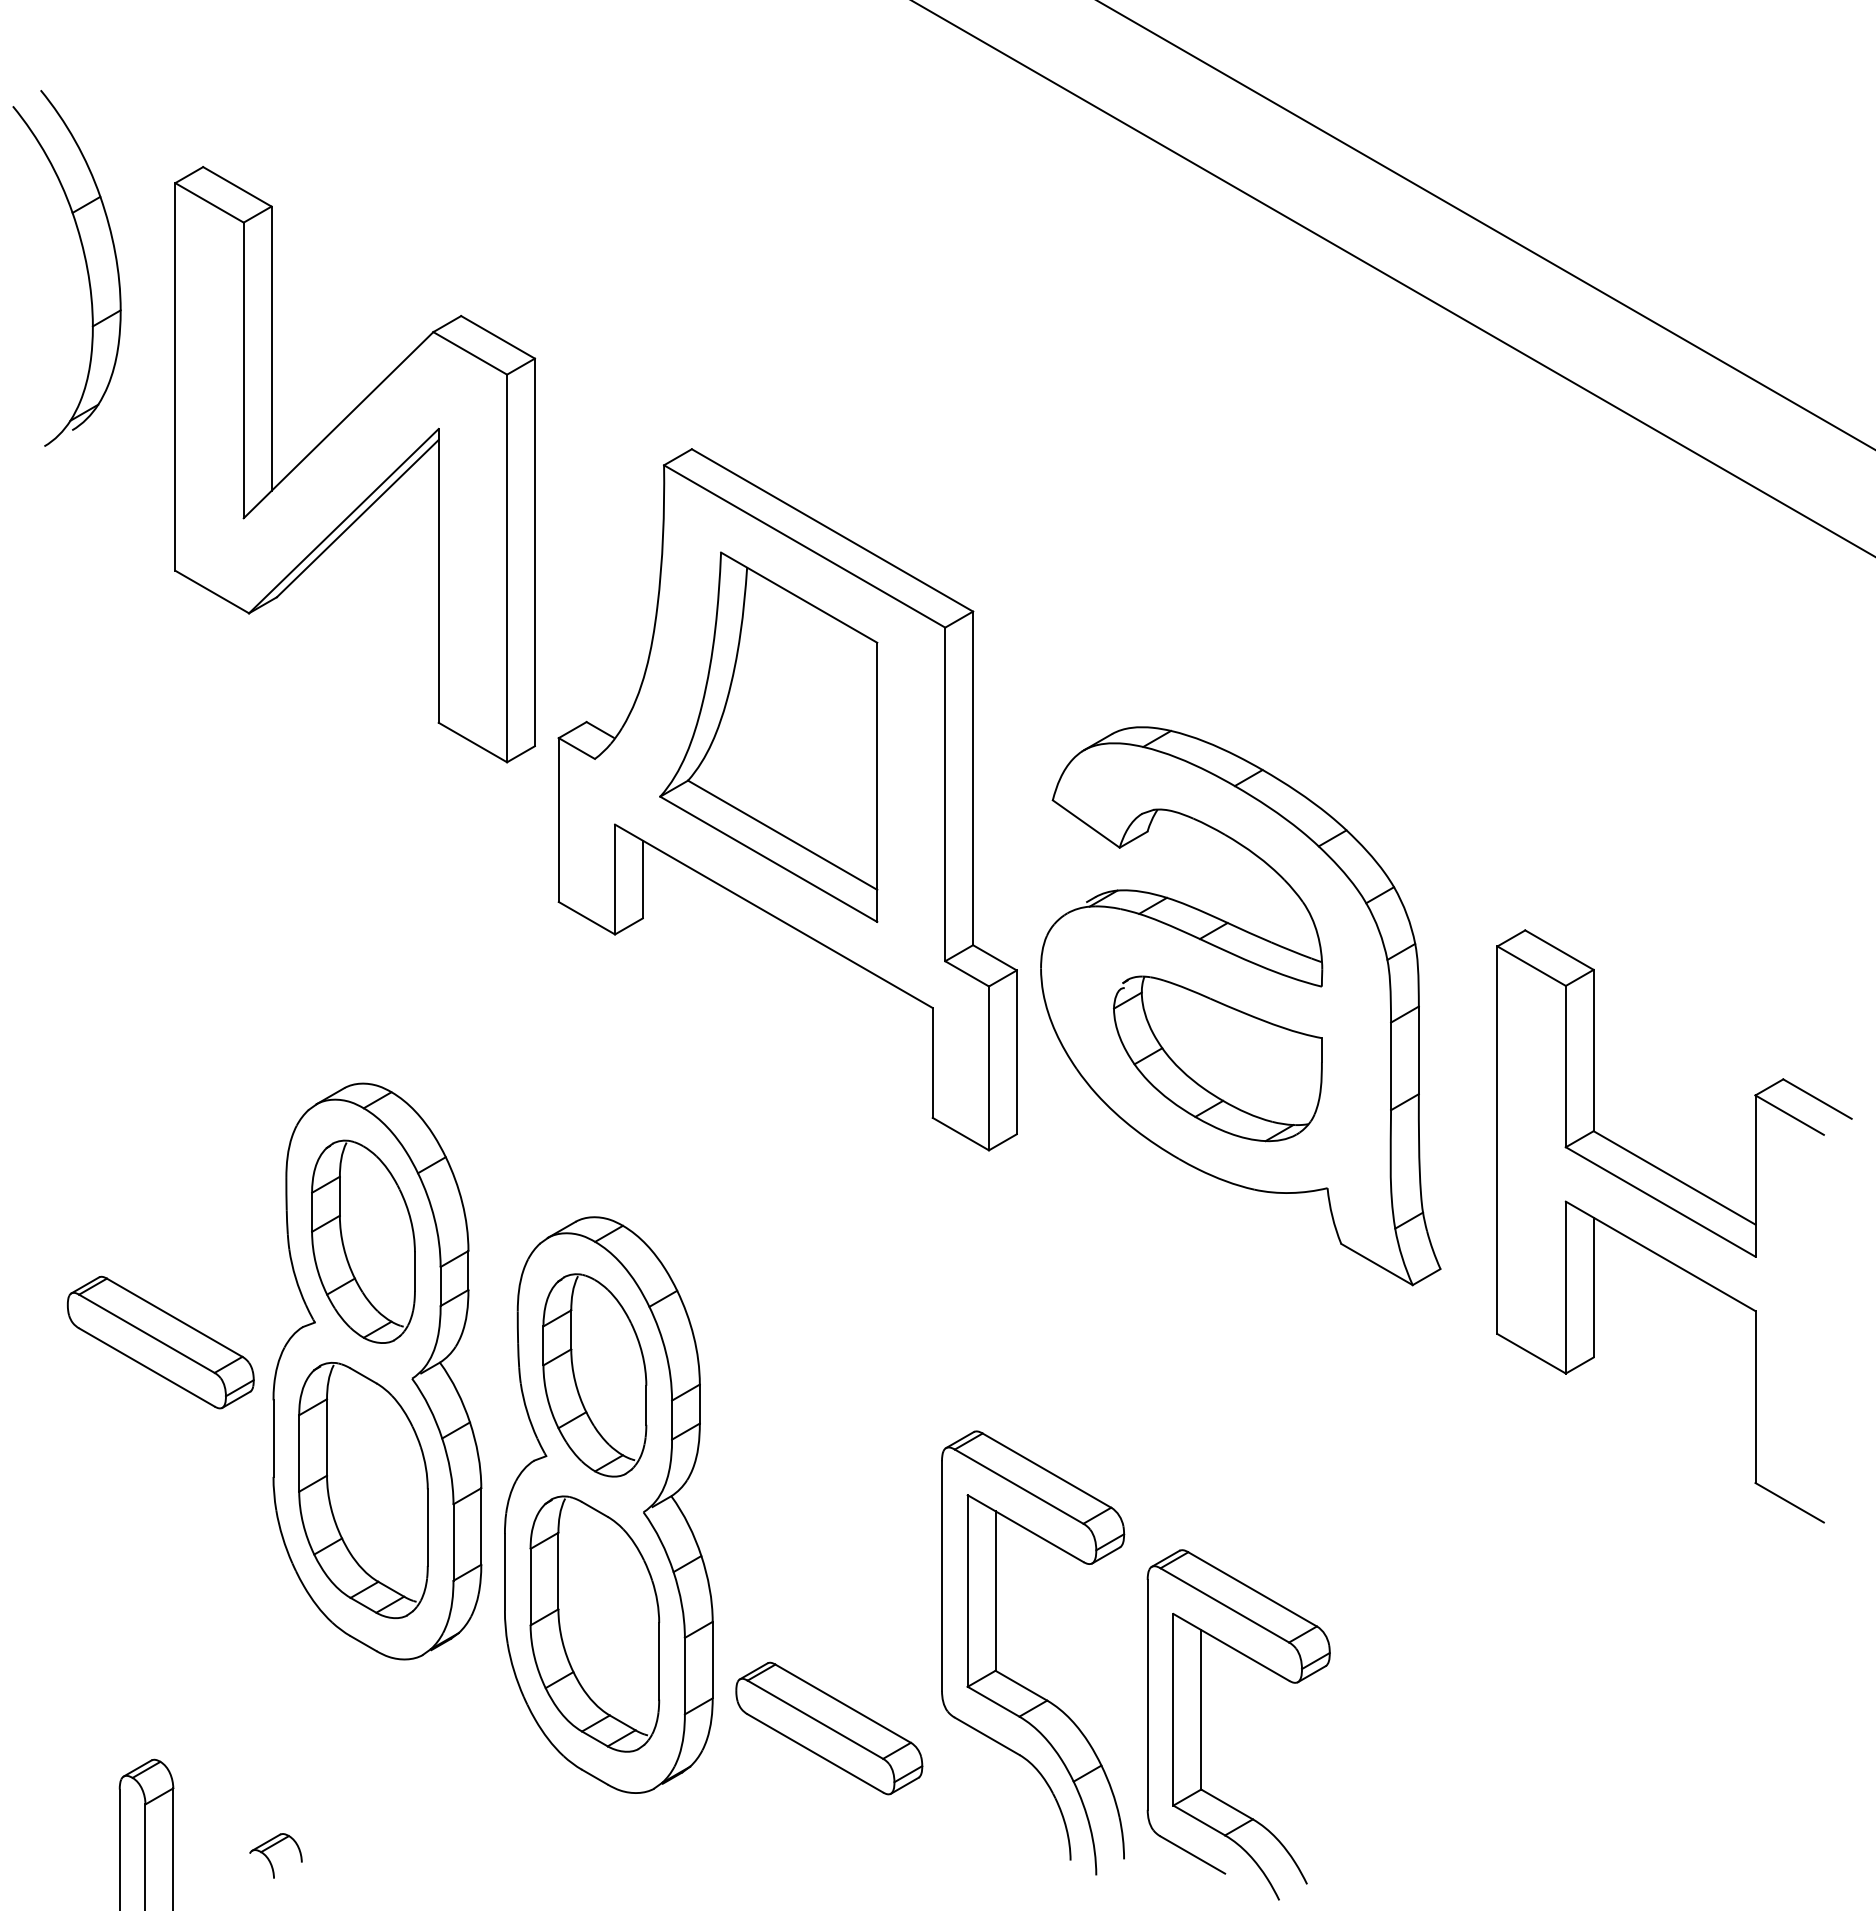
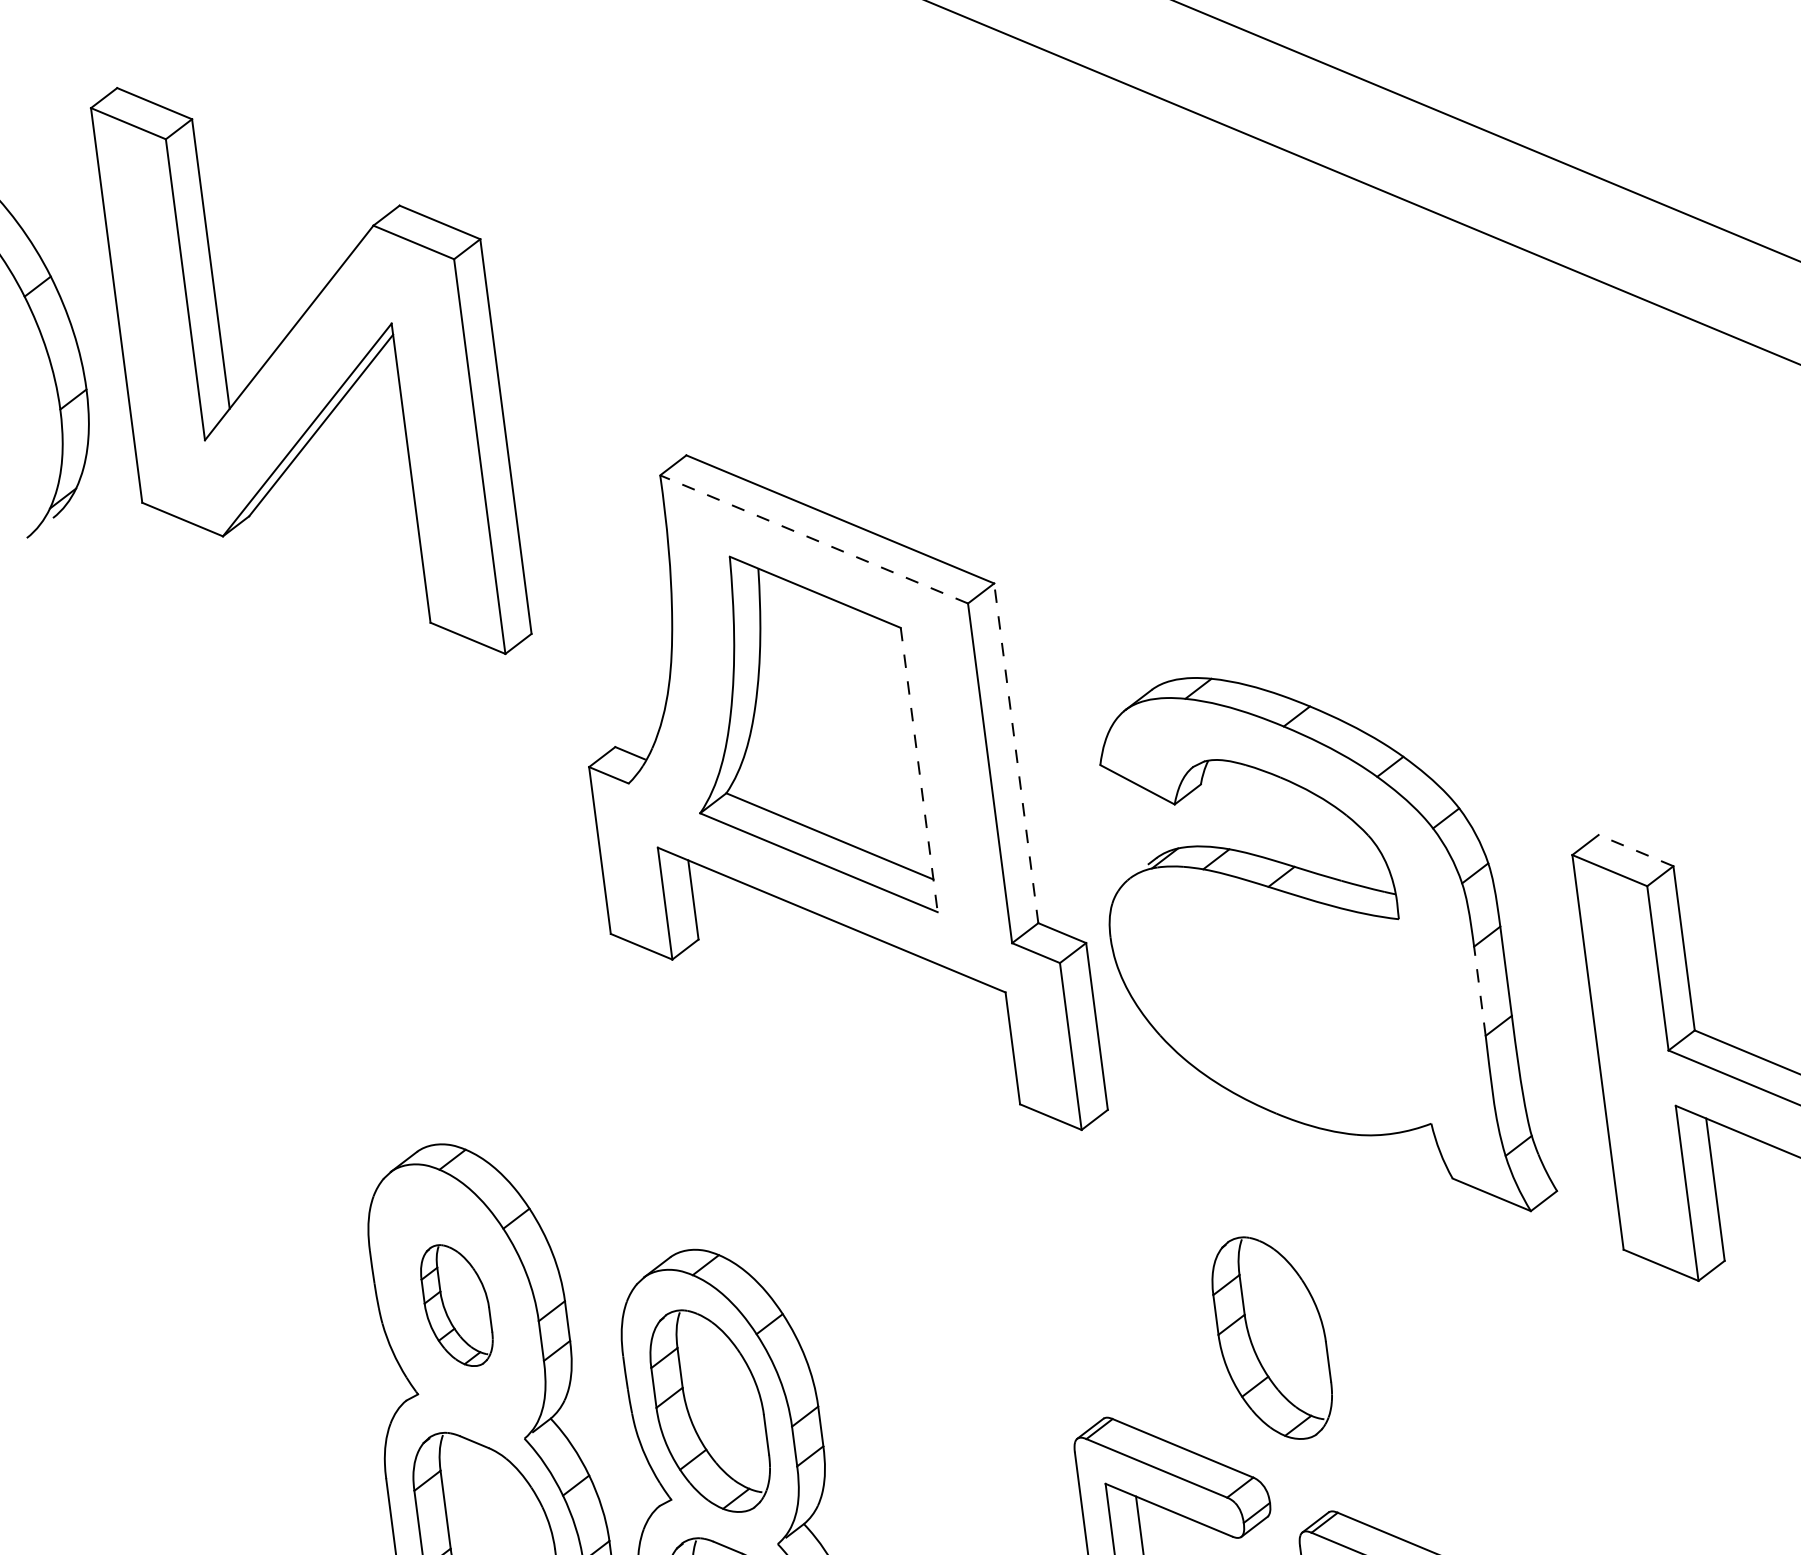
part: (355, 464) -> (311, 370), moved
line: (804, 546) -> (813, 539), solid -> dashed
line: (973, 778) -> (1016, 753), solid -> dashed
line: (877, 782) -> (919, 770), solid -> dashed
line: (1559, 949) -> (1635, 849), solid -> dashed
part: (1217, 1058) -> (1302, 1006), removed
line: (1391, 1066) -> (1480, 991), solid -> dashed
part: (363, 1241) -> (456, 1305), size x0.6
part: (160, 1342) -> (263, 1435), removed
part: (1146, 1375) -> (1271, 1338), added

